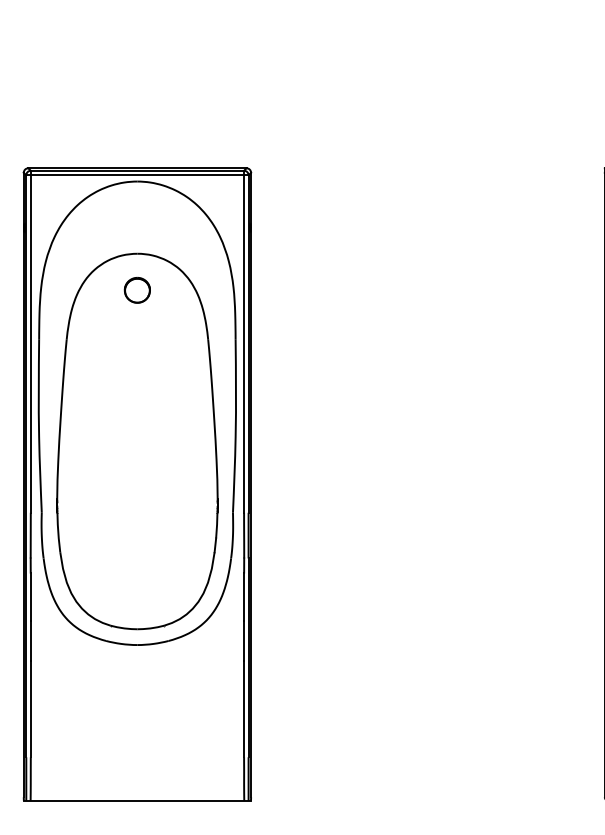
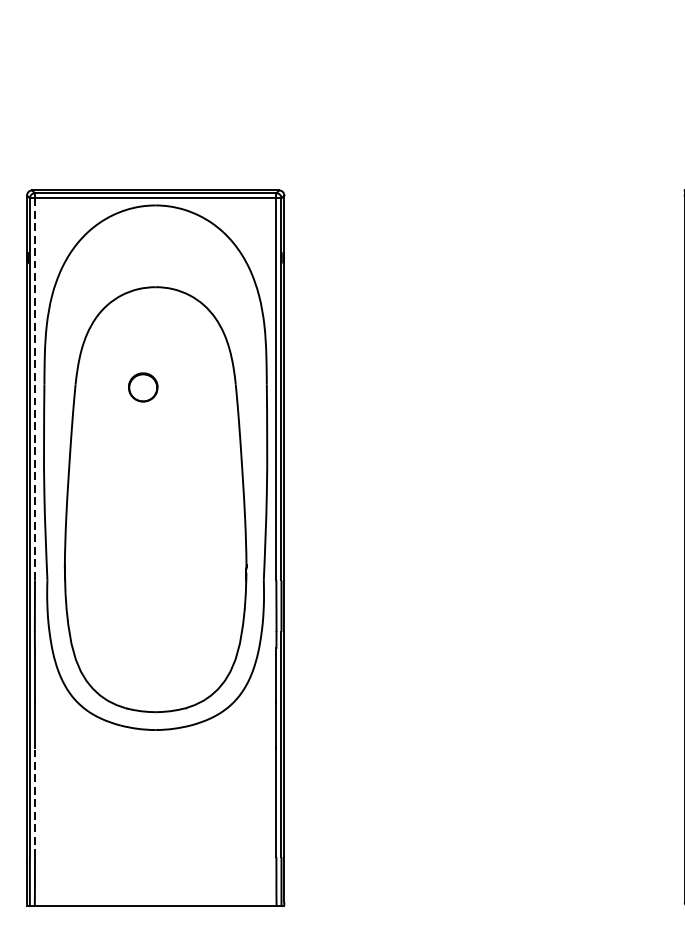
part: (136, 290) -> (142, 387), moved
line: (30, 344) -> (34, 389), solid -> dashed
line: (30, 708) -> (34, 801), solid -> dashed

